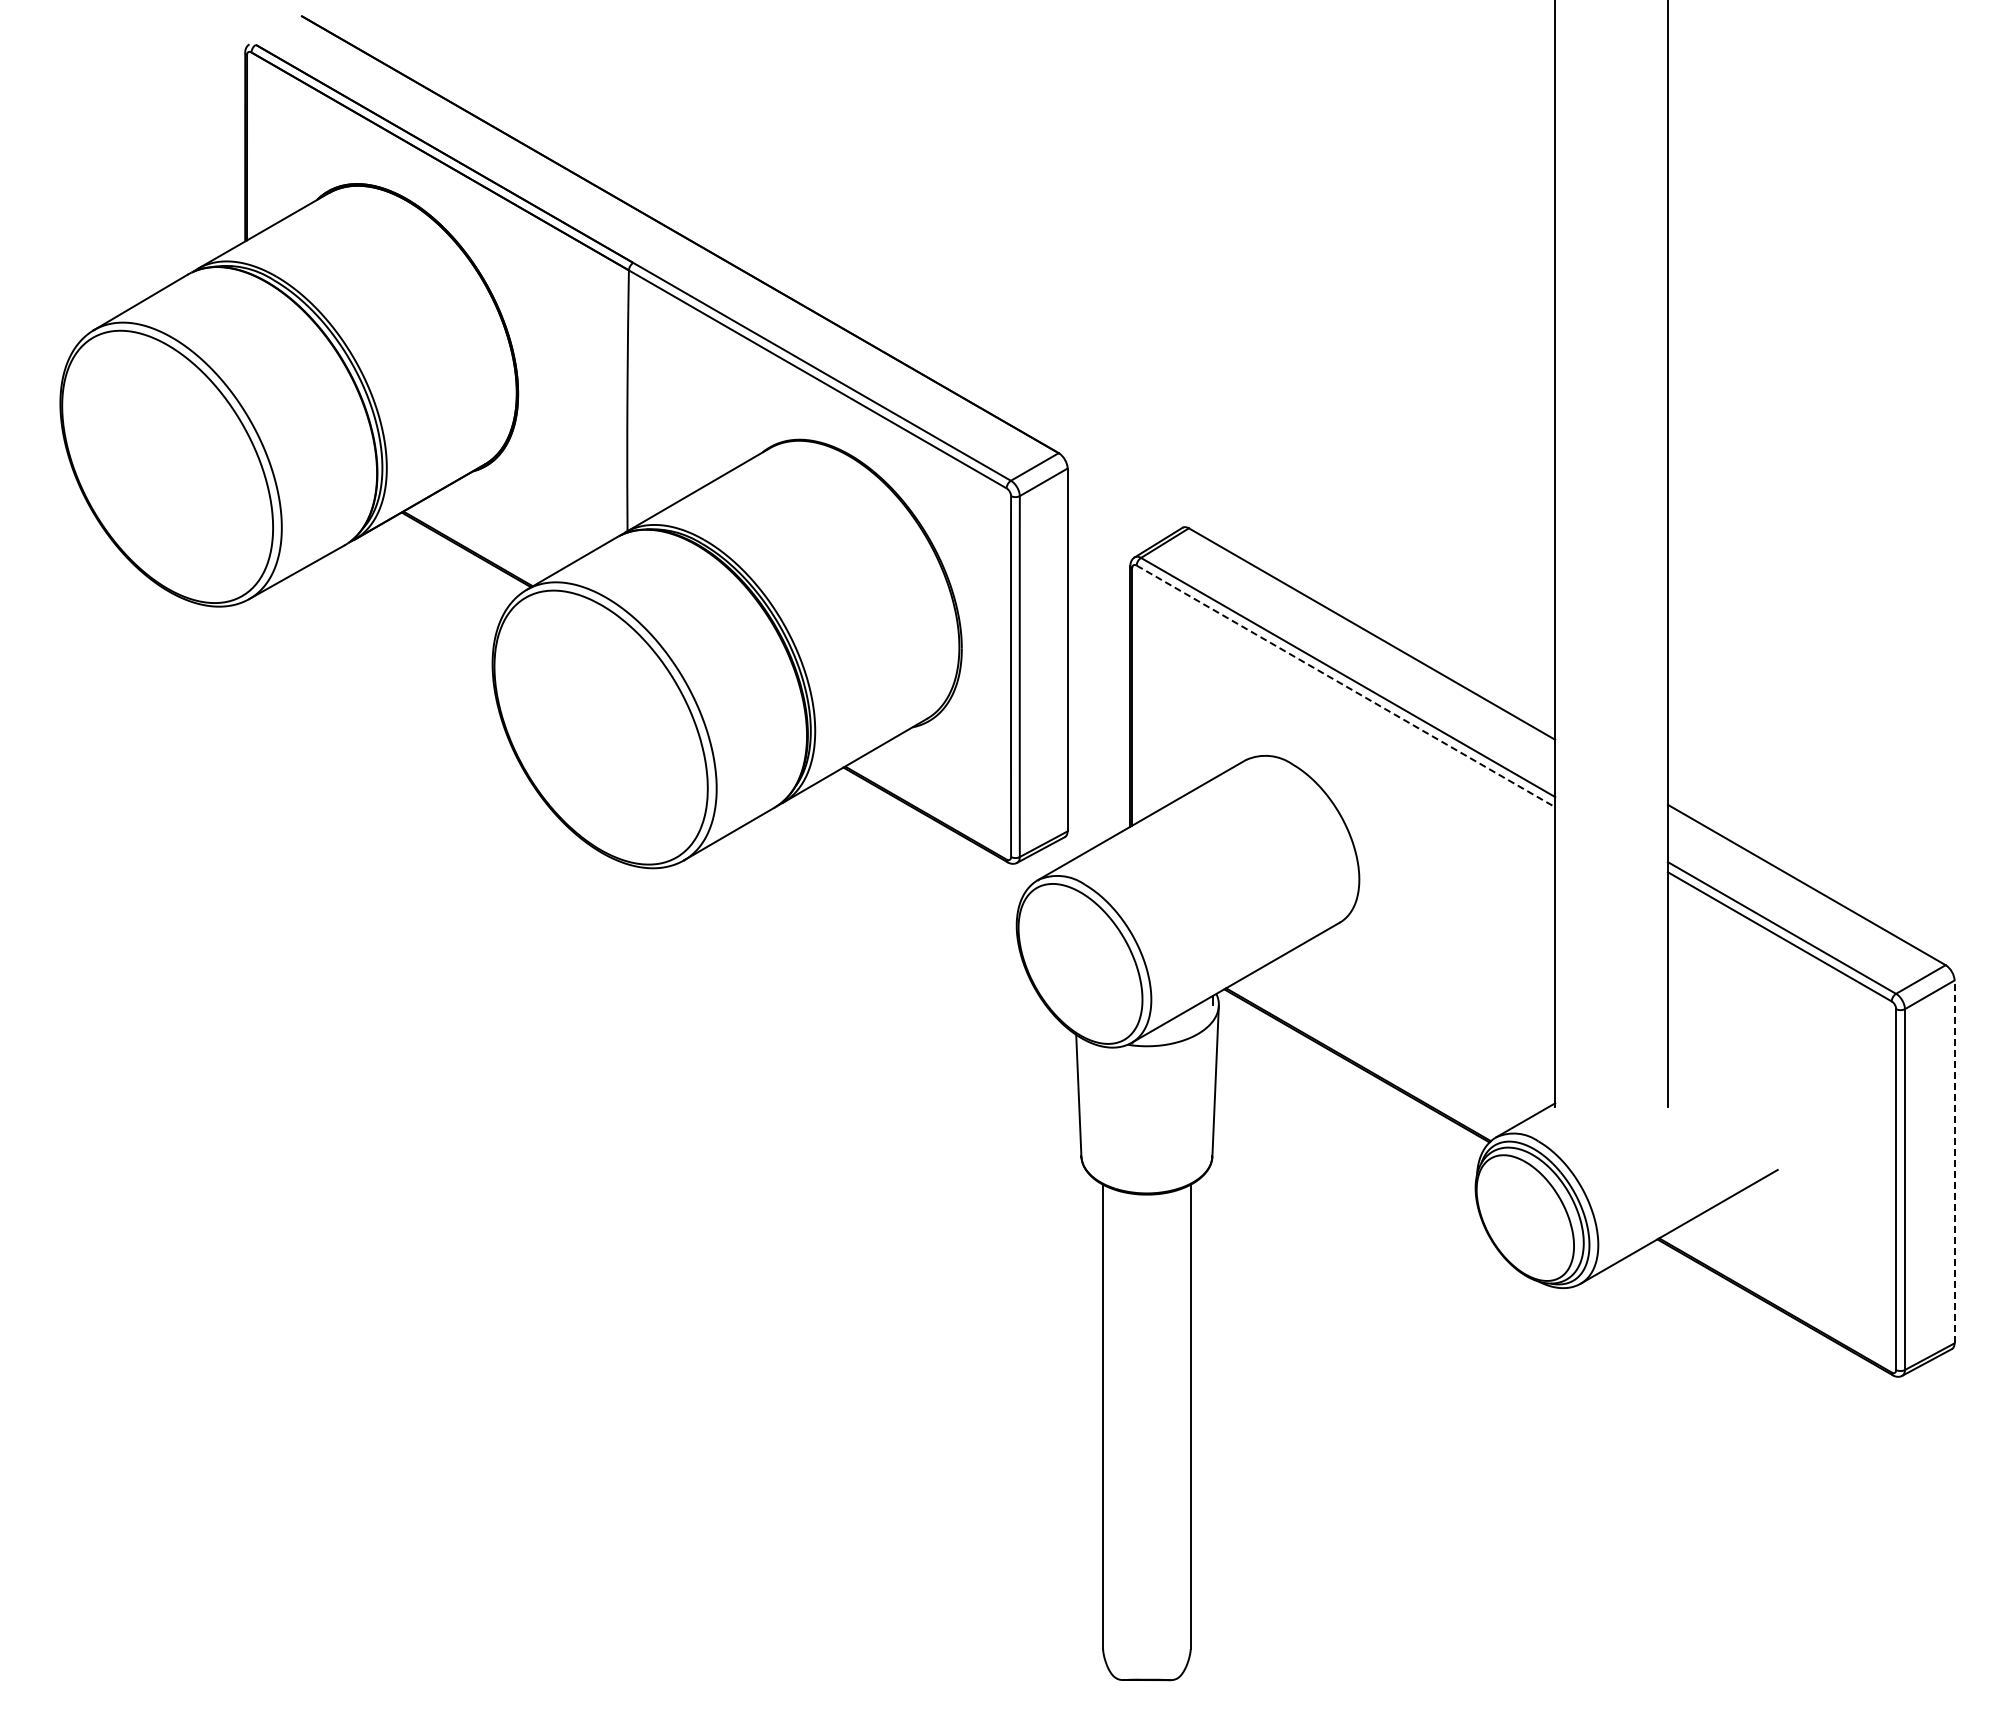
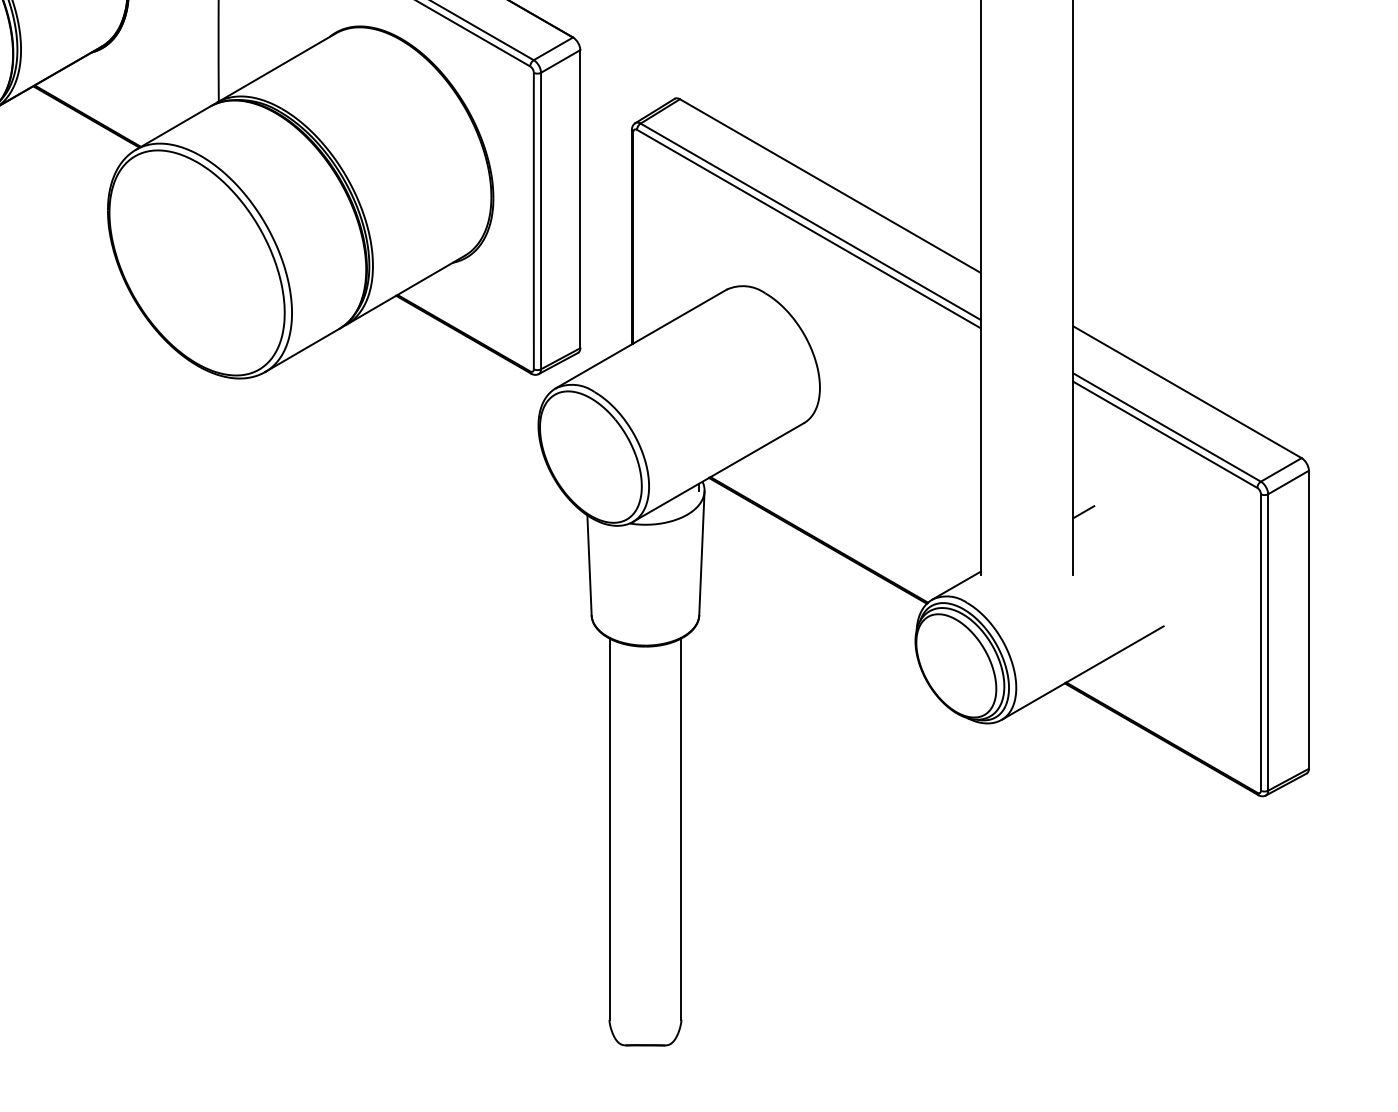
line: (1345, 686) -> (808, 229), dashed -> solid
line: (1680, 1030) -> (1083, 511), added
line: (1954, 1161) -> (1308, 619), dashed -> solid

